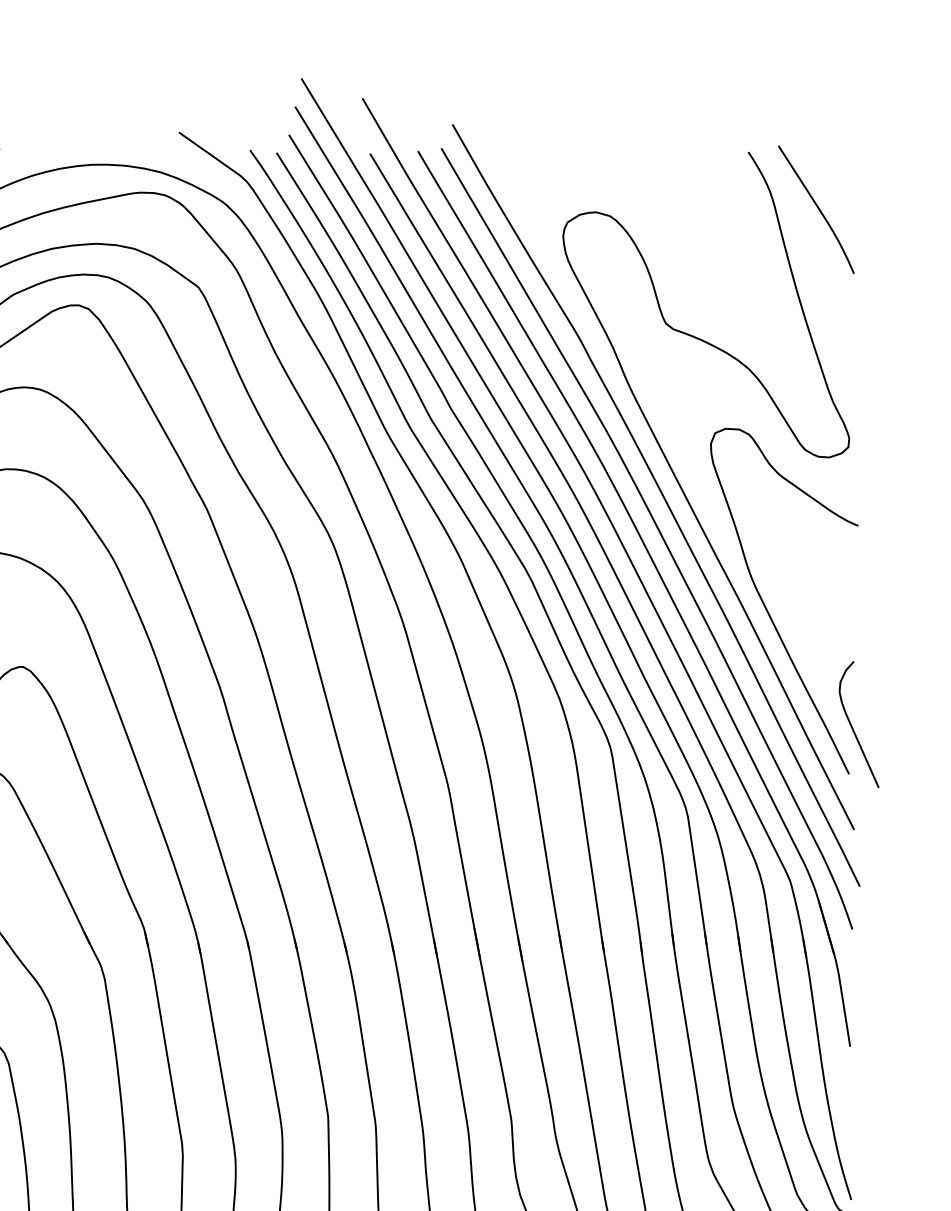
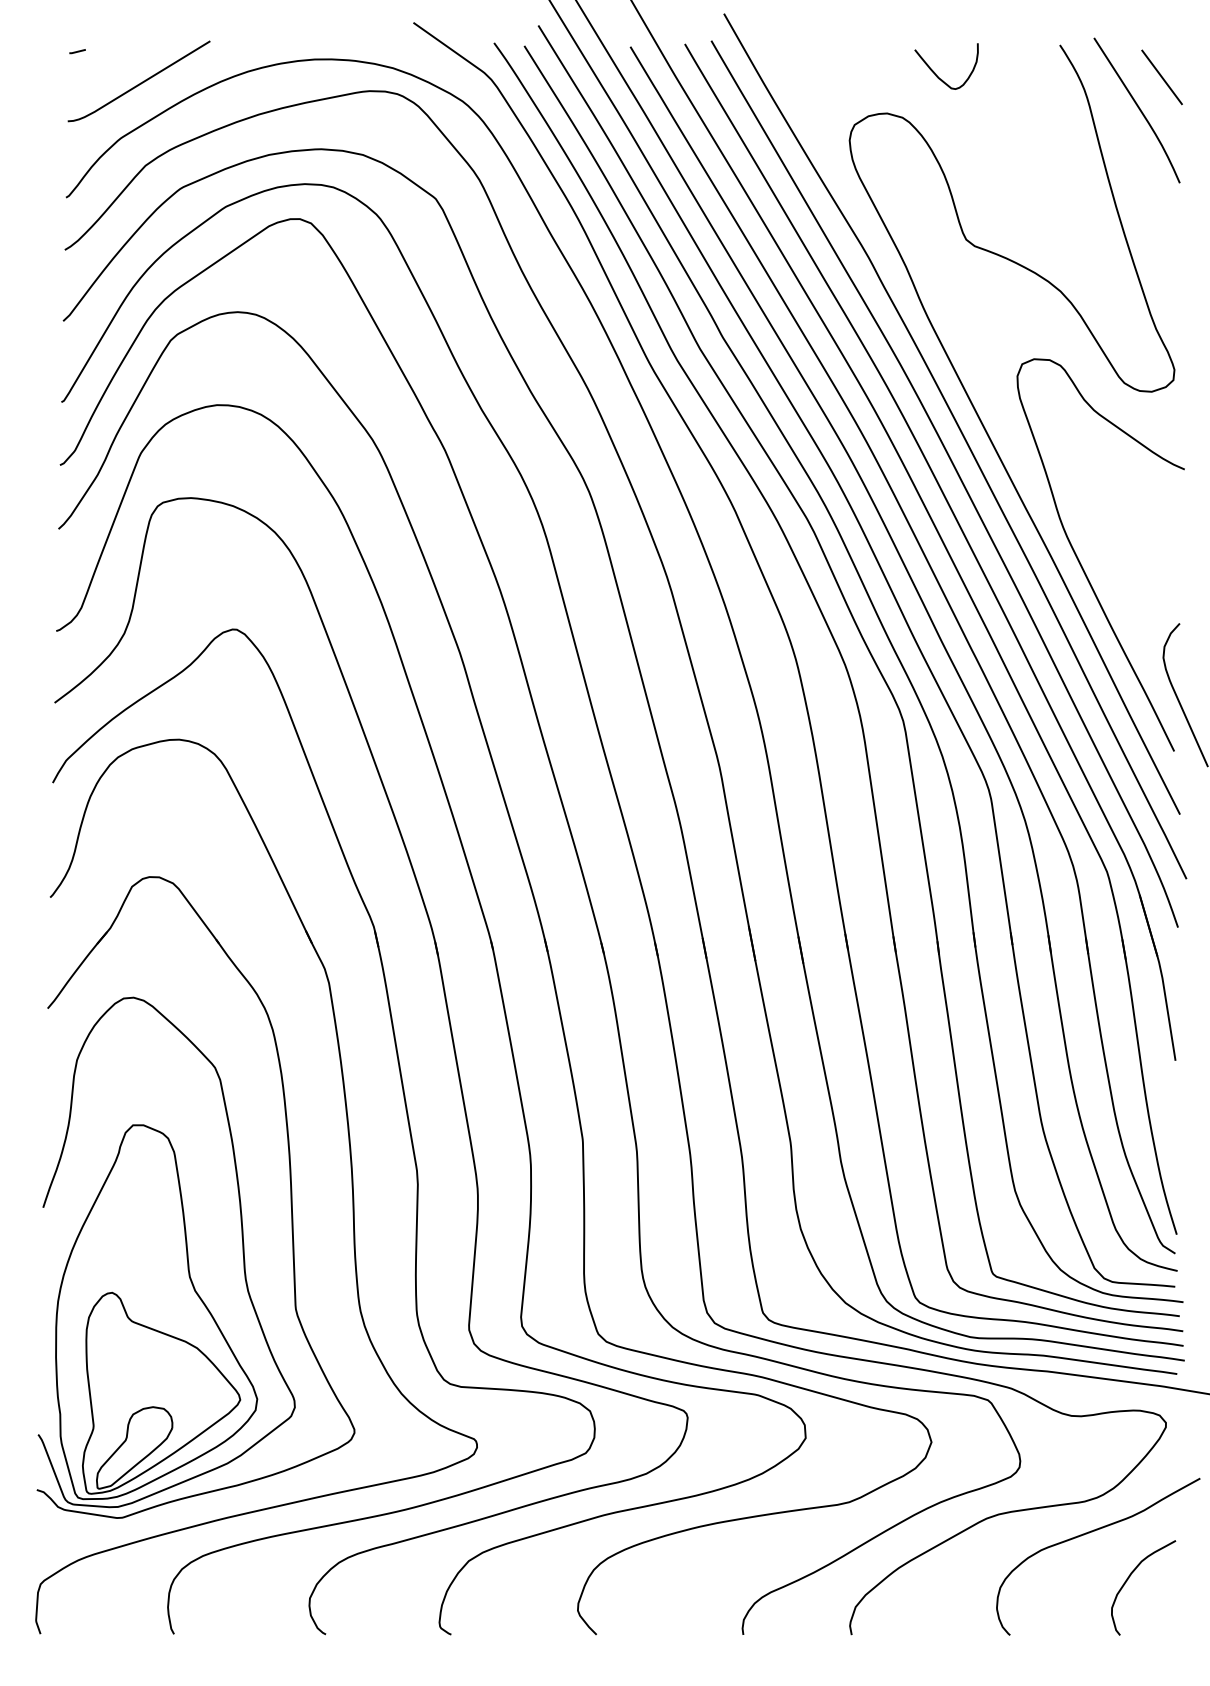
curve: (638, 176) -> (935, 72), added
line: (837, 180) -> (1161, 77), added

